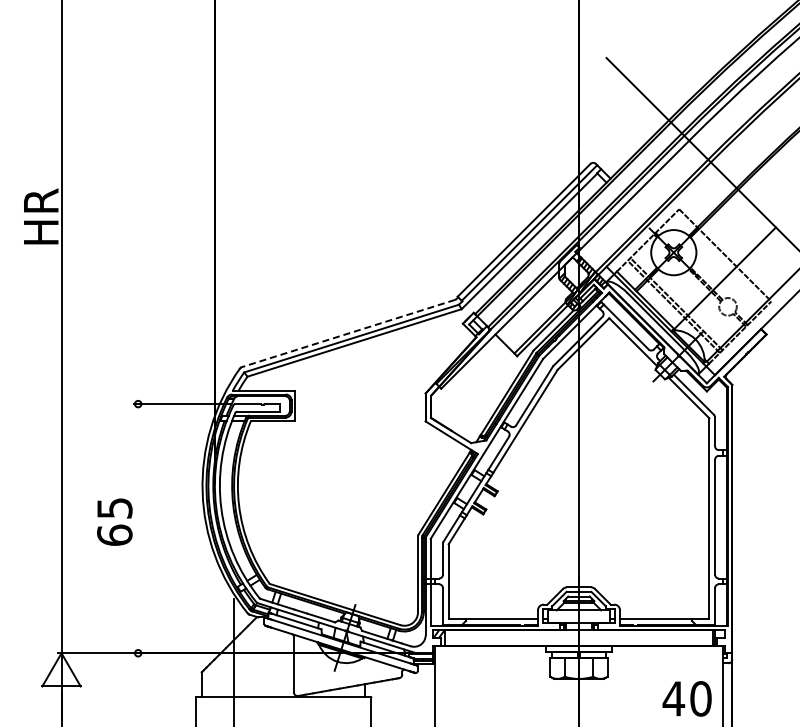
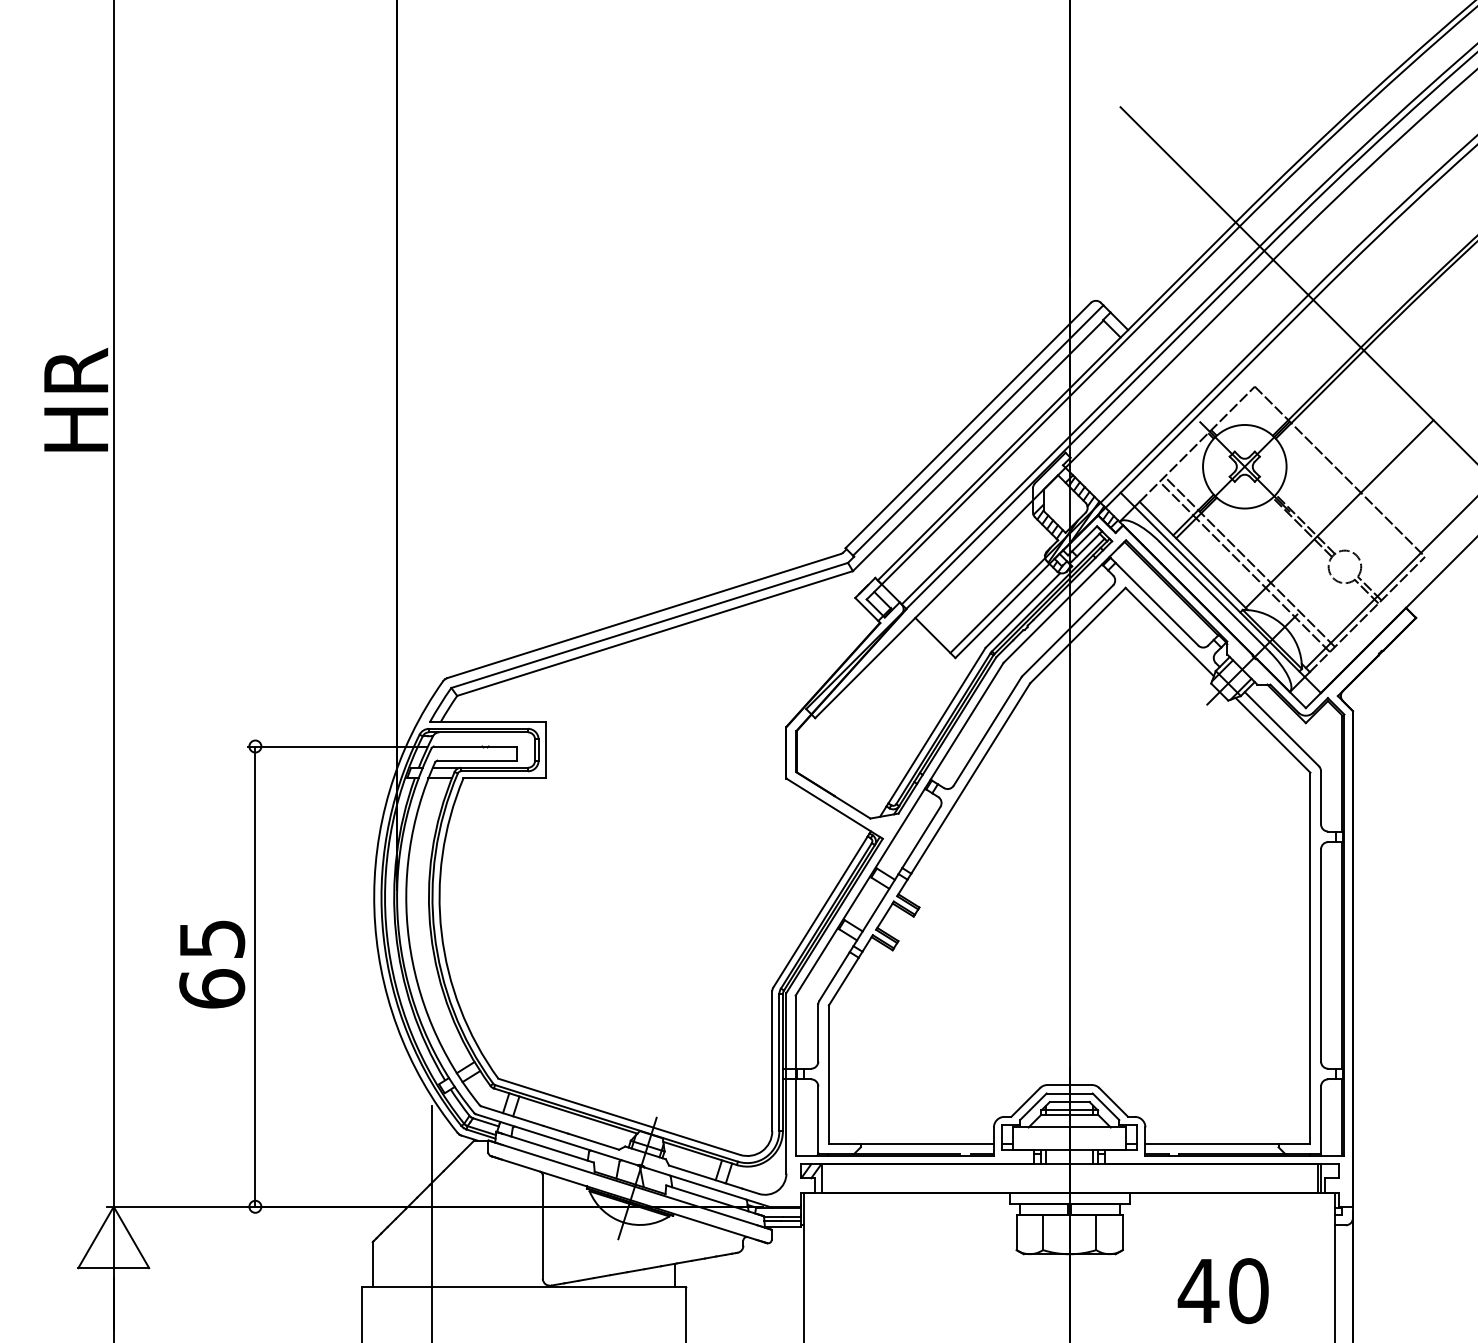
line: (348, 333) -> (643, 616), dashed -> solid
line: (138, 528) -> (255, 976), added
text: (686, 698) -> (1222, 1290), moved

